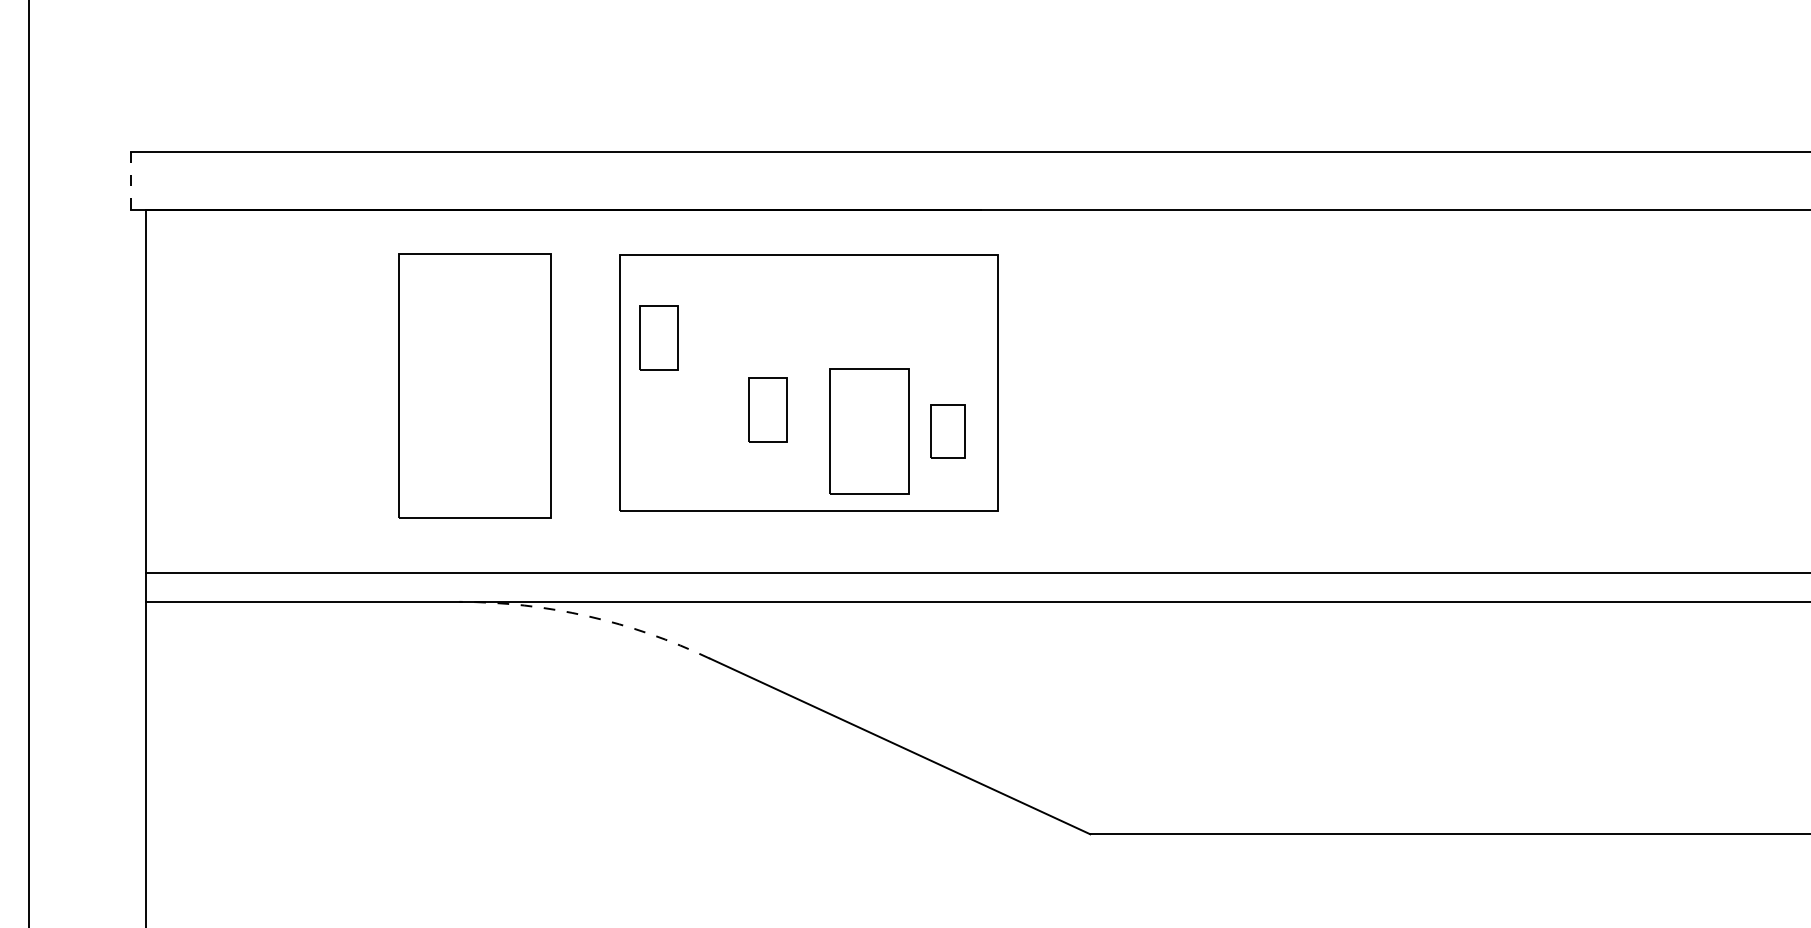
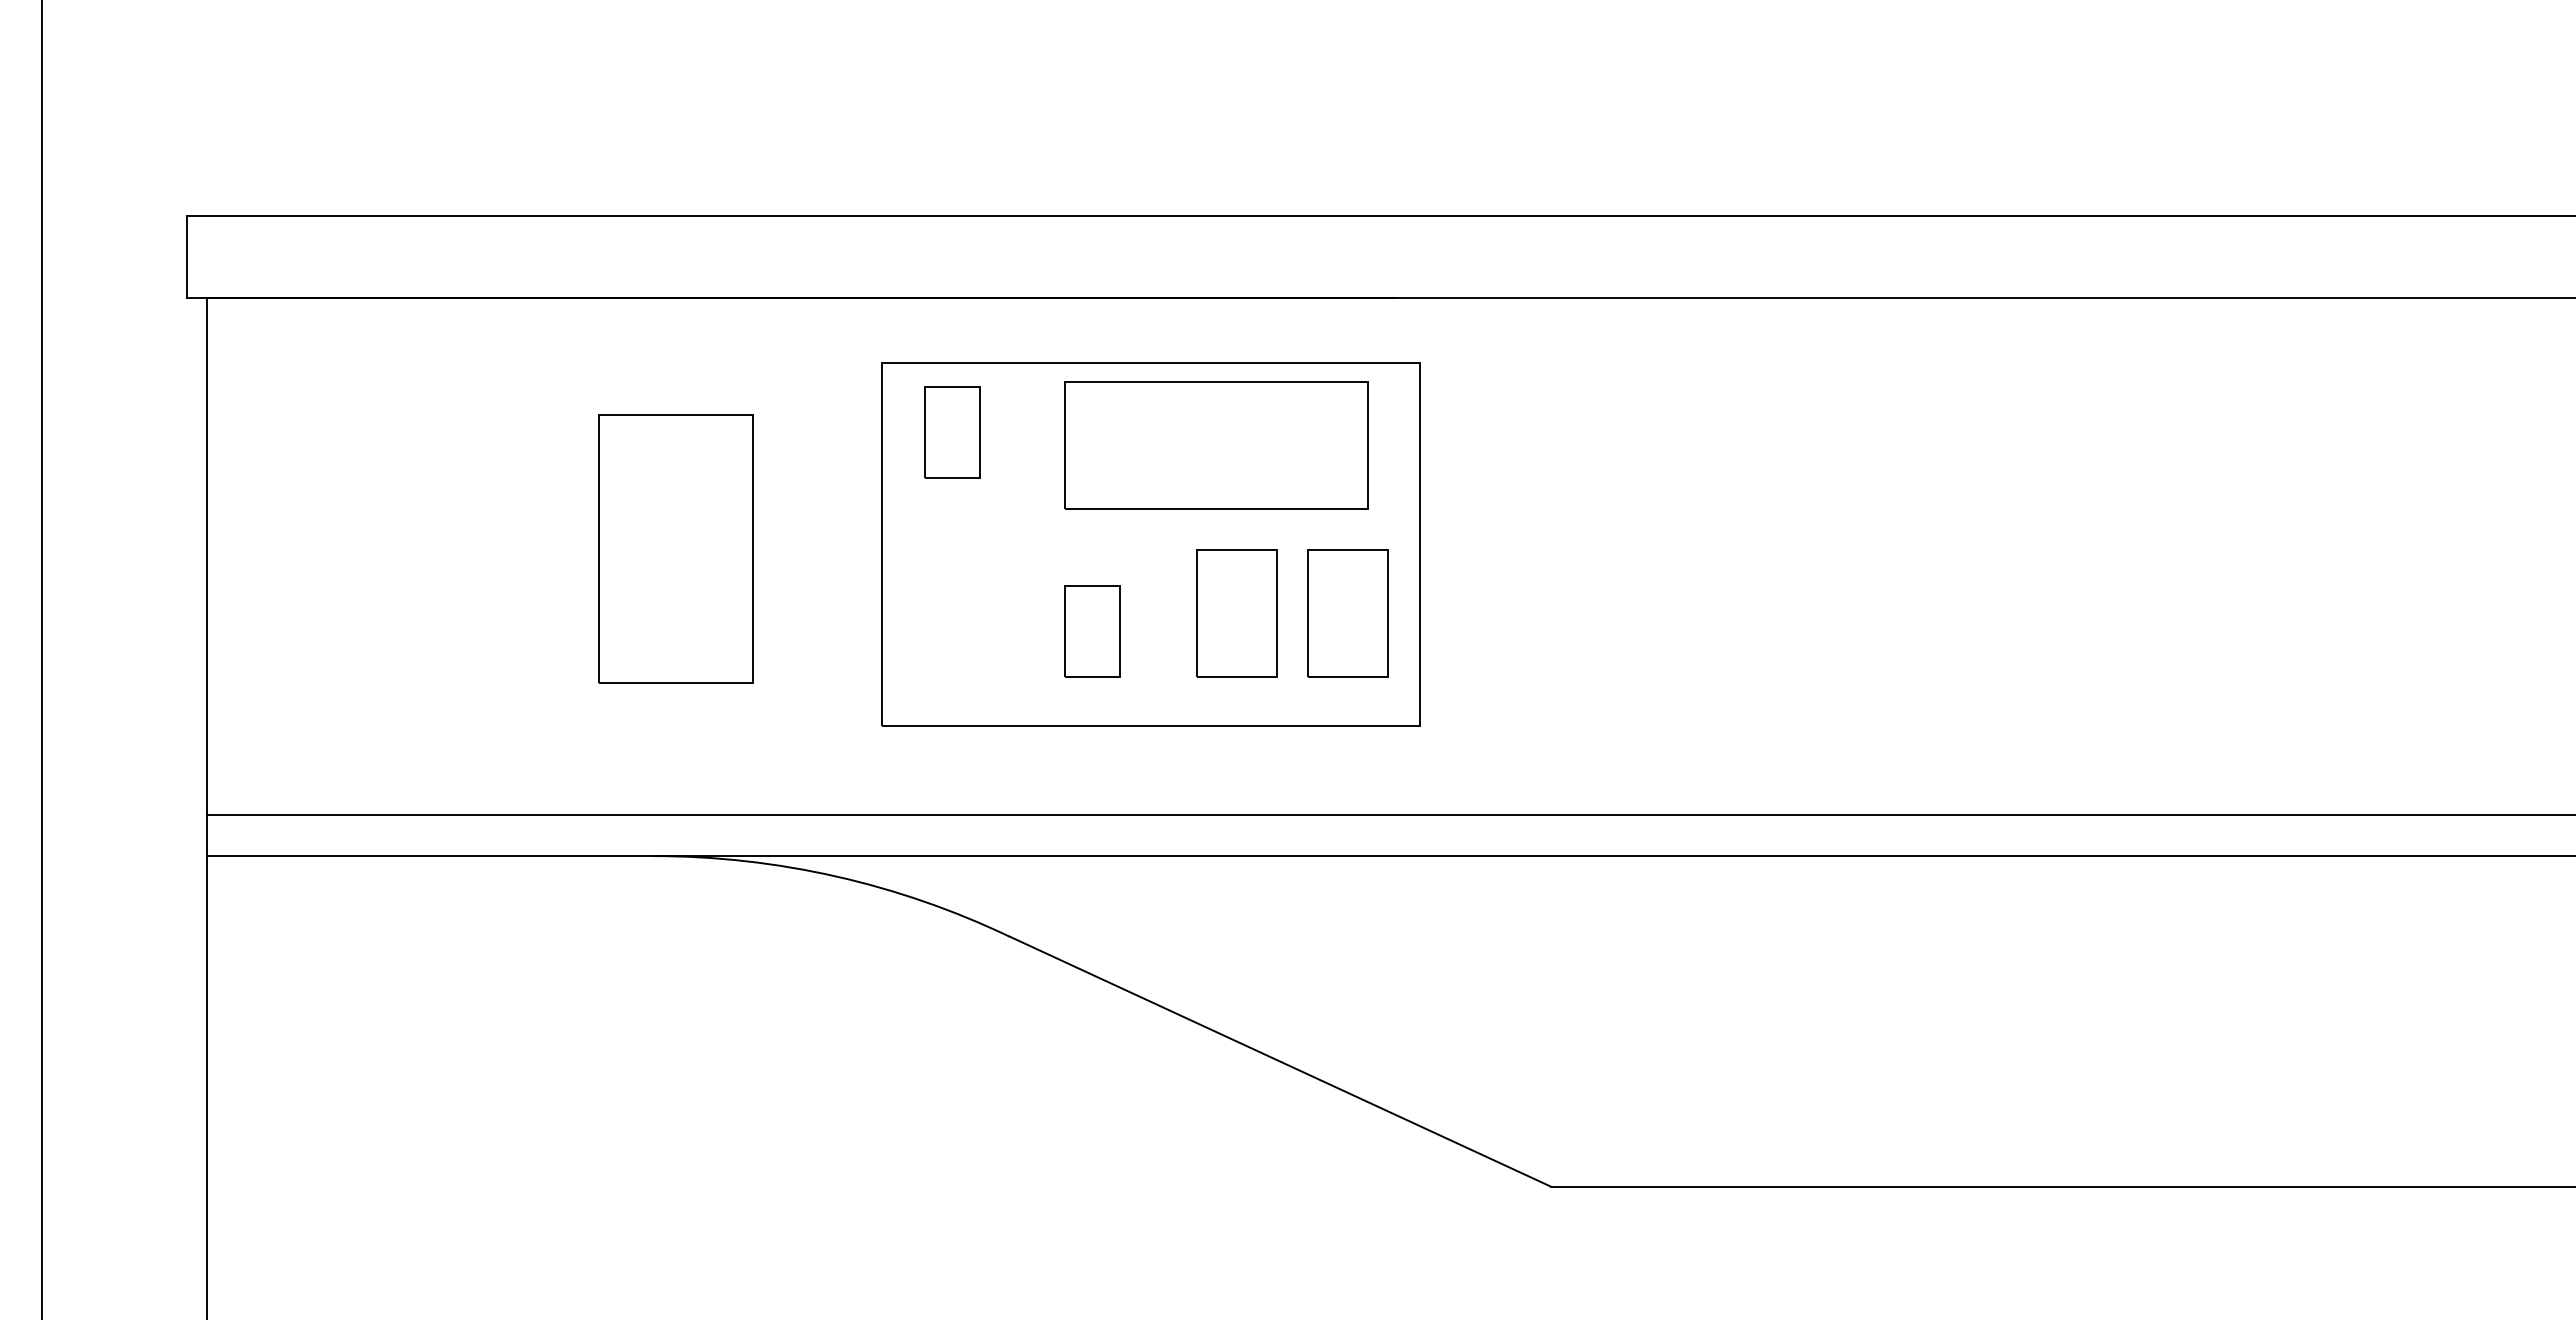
line: (130, 180) -> (186, 257), dashed -> solid
part: (855, 313) -> (1216, 445), added
part: (659, 337) -> (952, 432), moved
part: (474, 385) -> (675, 548), size x0.71
part: (768, 410) -> (1092, 631), moved
part: (869, 431) -> (1236, 613), size x0.71
part: (947, 431) -> (1347, 613), size x1.67
arc: (588, 616) -> (836, 876), dashed -> solid

